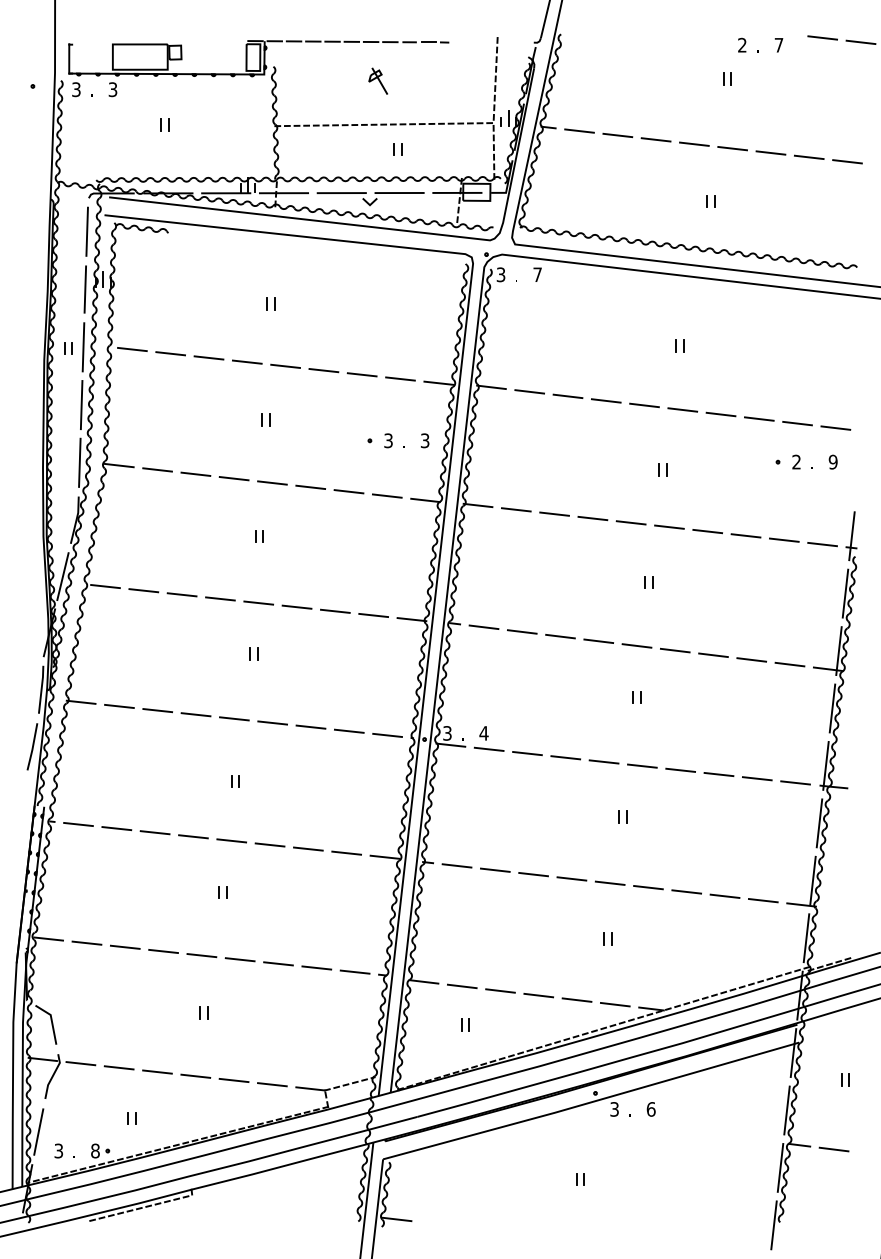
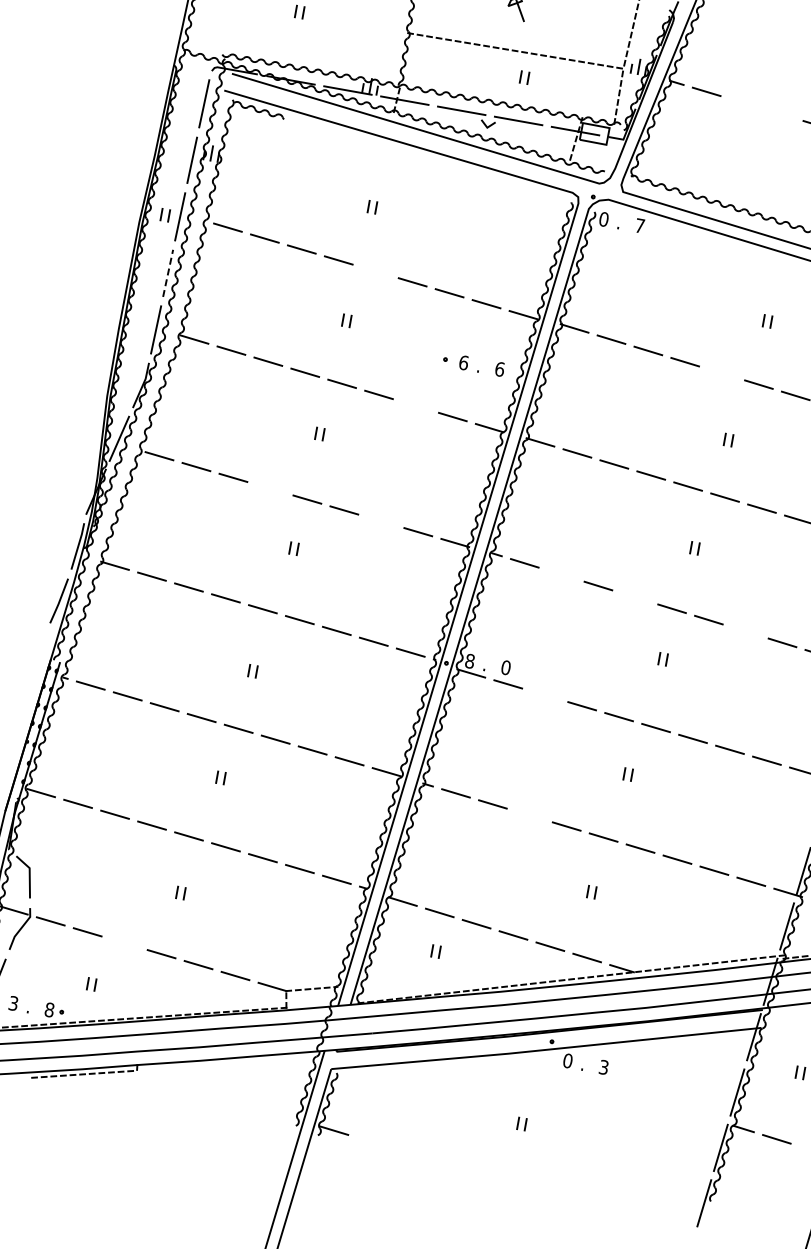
line: (633, 137) -> (758, 107), removed
text: (500, 274) -> (603, 219), 3 -> 0
line: (285, 365) -> (375, 270), removed
line: (81, 404) -> (168, 272), solid -> dashed
line: (644, 405) -> (722, 373), removed
text: (388, 440) -> (463, 362), 3 -> 6
text: (424, 440) -> (499, 368), 3 -> 6
line: (348, 491) -> (415, 405), removed
line: (220, 598) -> (270, 488), removed
line: (335, 610) -> (381, 520), removed
line: (521, 631) -> (560, 574), removed
line: (598, 641) -> (634, 597), removed
line: (713, 655) -> (745, 631), removed
text: (447, 733) -> (470, 661), 3 -> 8
text: (483, 733) -> (505, 667), 4 -> 0
line: (527, 753) -> (545, 695), removed
line: (533, 874) -> (529, 815), removed
line: (157, 1071) -> (124, 942), removed
text: (614, 1109) -> (567, 1061), 3 -> 0
text: (650, 1109) -> (603, 1067), 6 -> 3

